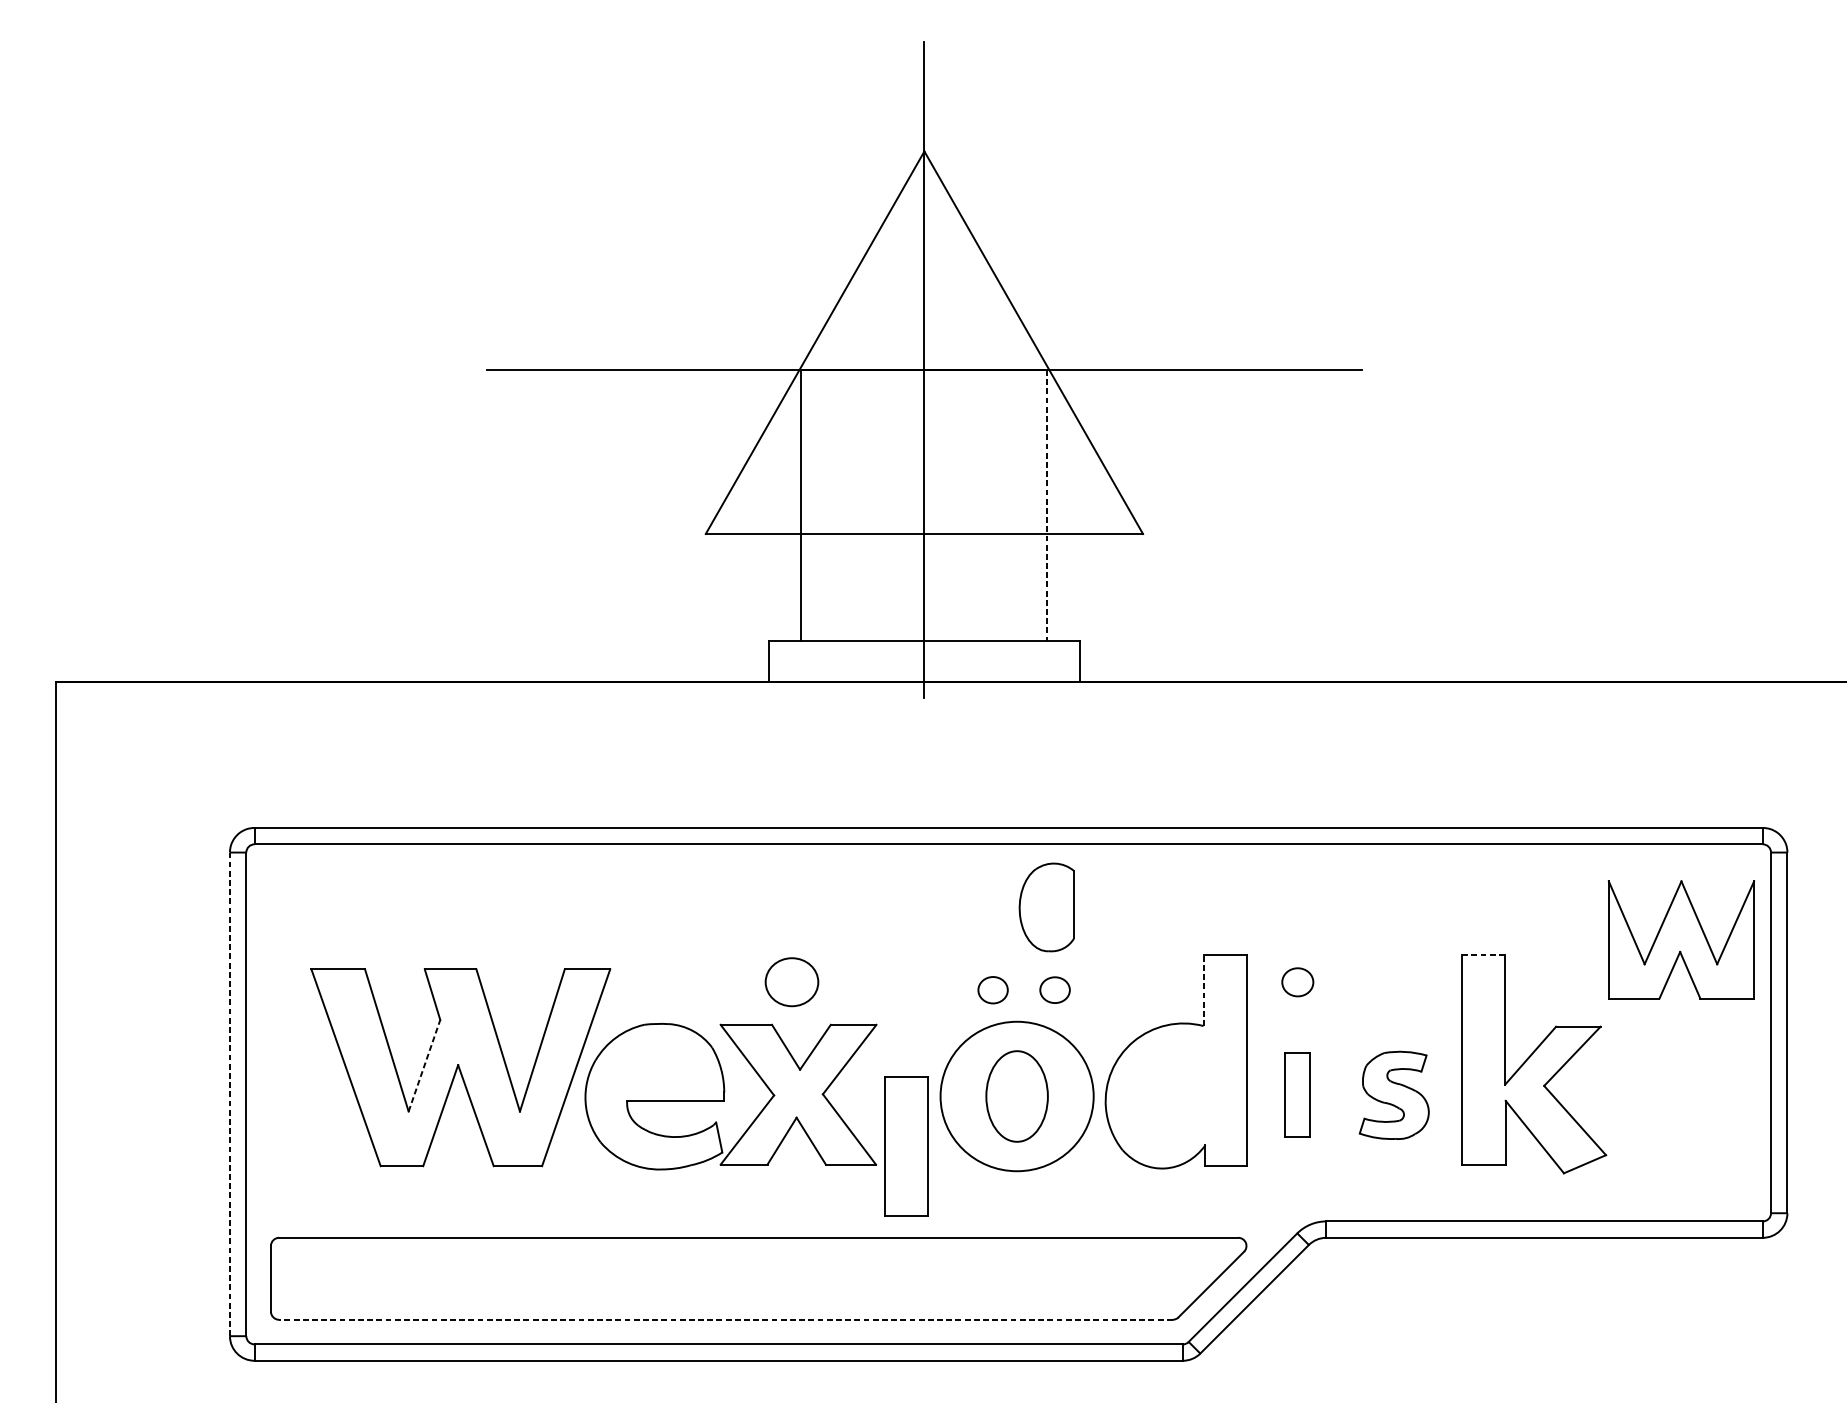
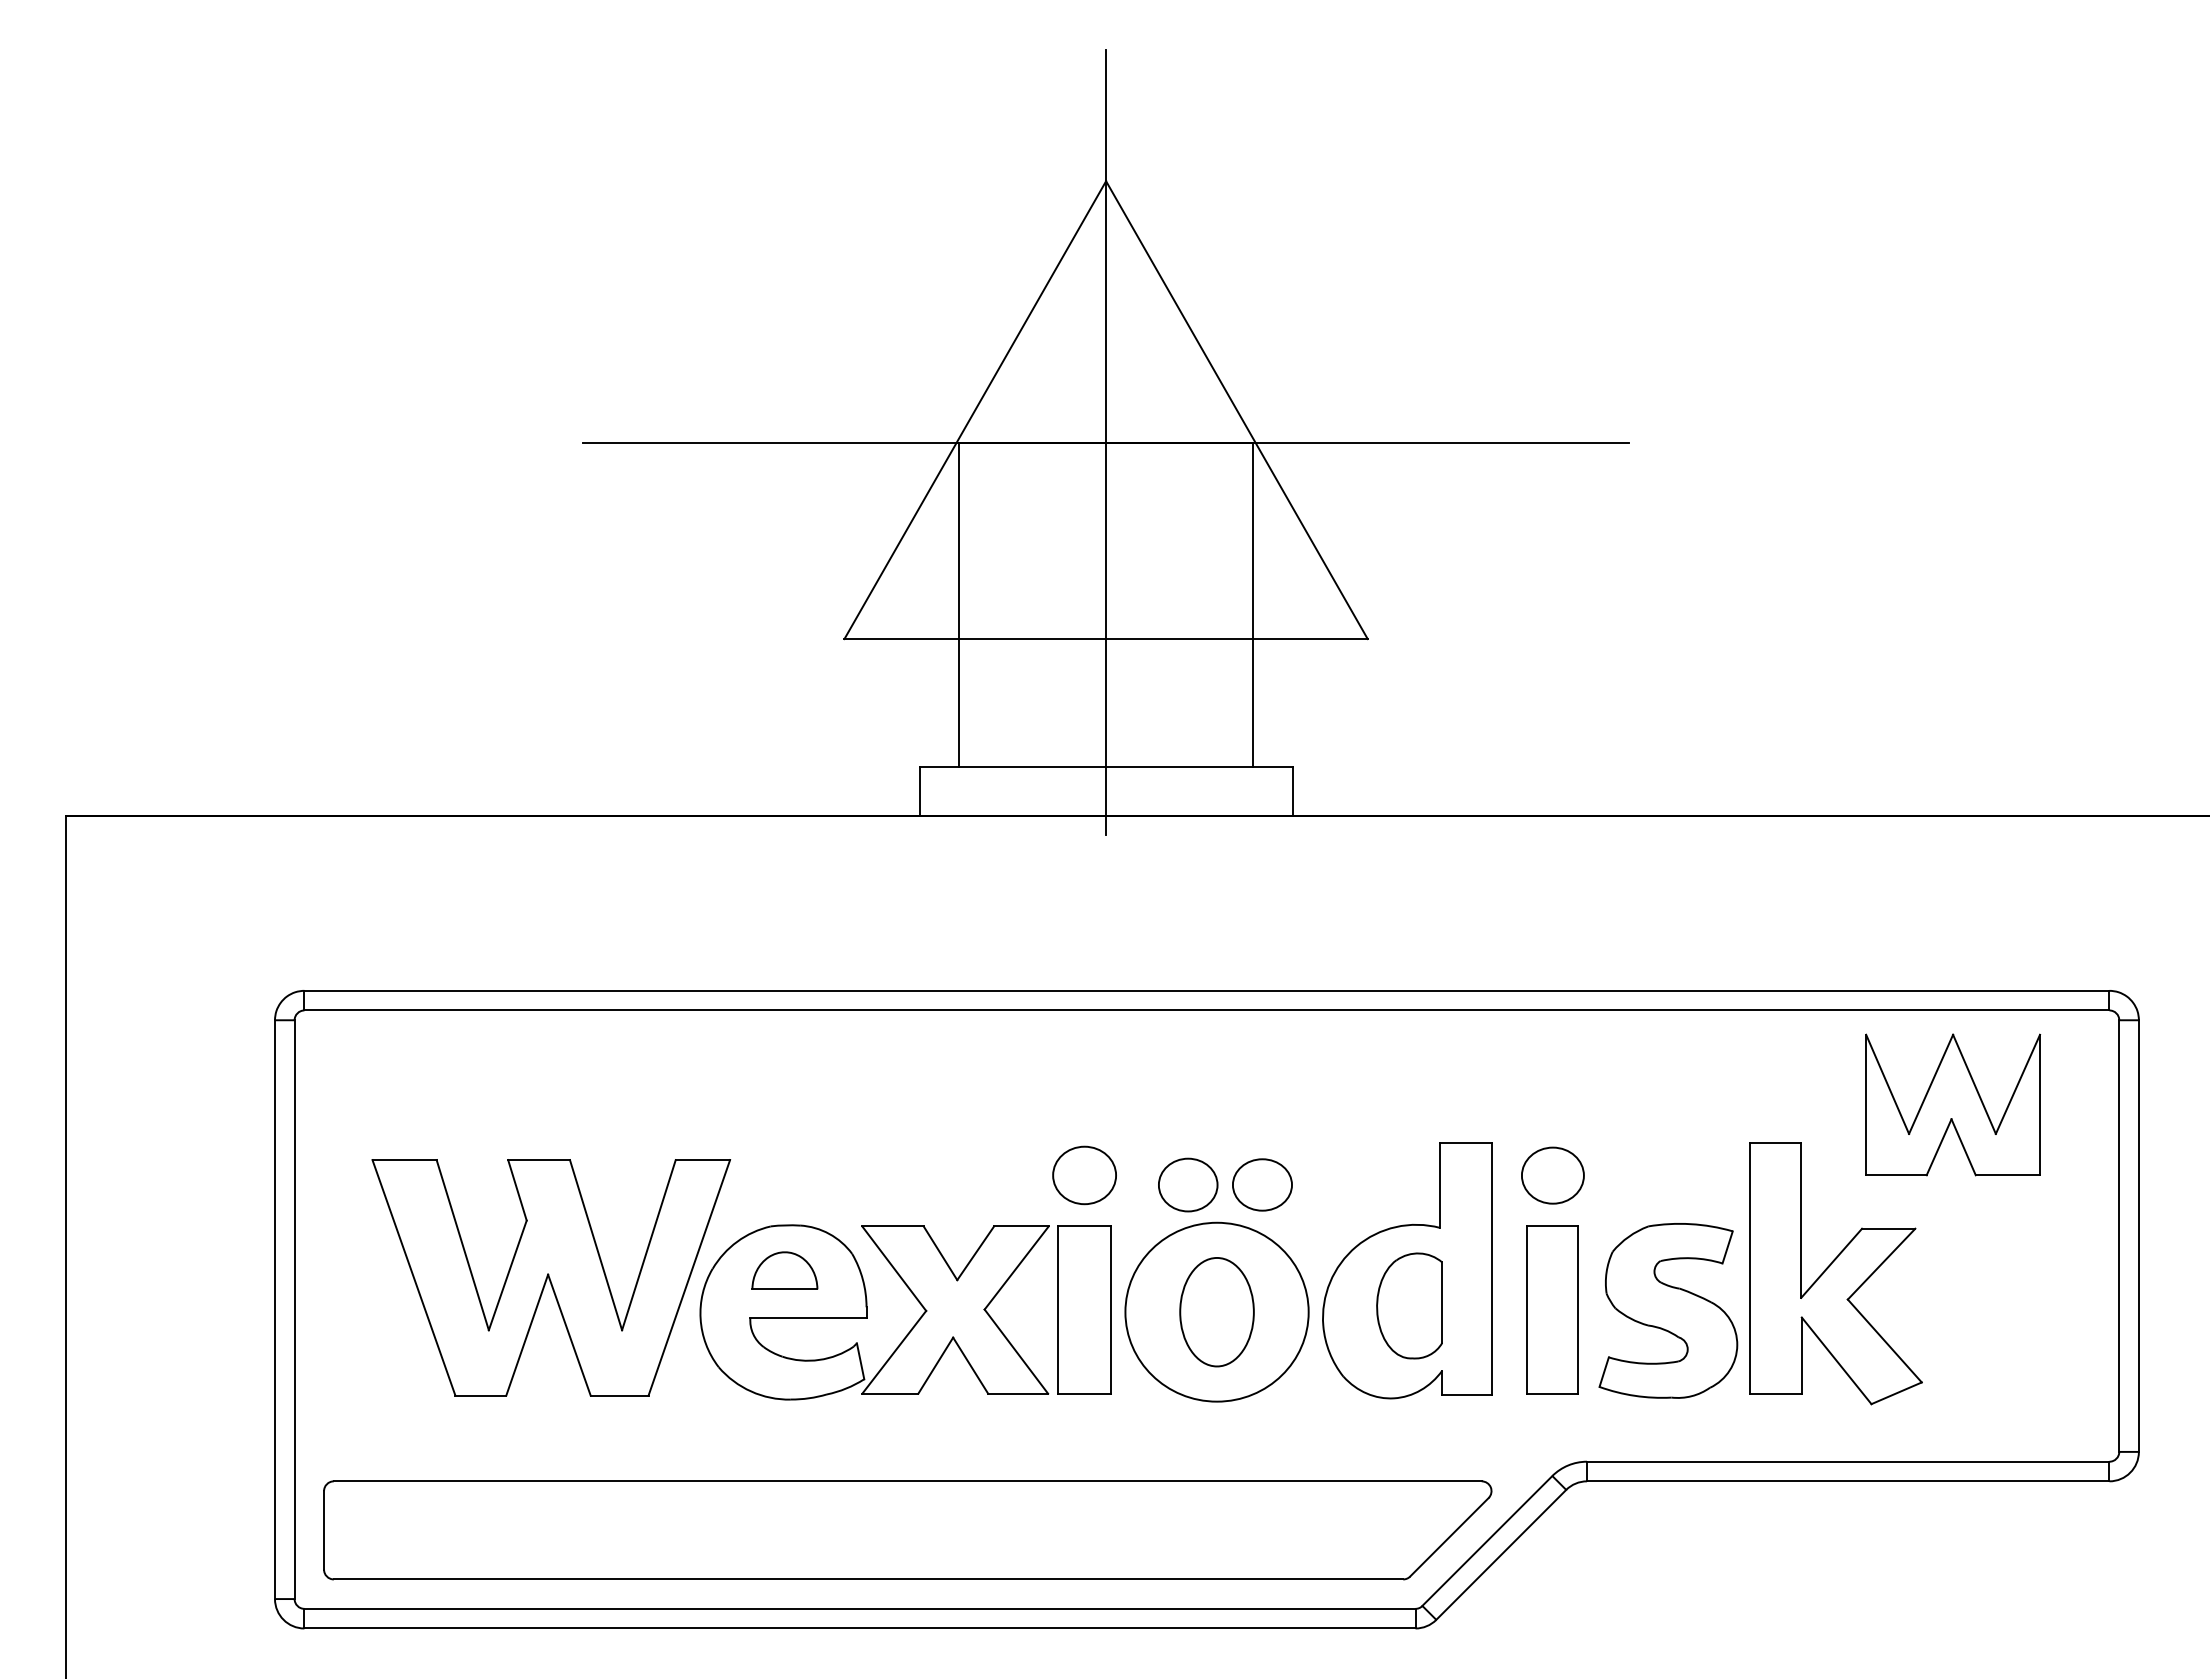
line: (1047, 505) -> (1253, 604), dashed -> solid
part: (1046, 907) -> (1409, 1305), moved
part: (1681, 939) -> (1953, 1104), moved
line: (1483, 955) -> (1775, 1143), dashed -> solid
part: (791, 982) -> (1084, 1175), moved
part: (1297, 982) -> (1552, 1175), size x1.67
part: (993, 989) -> (1188, 1184), size x1.67
part: (1055, 989) -> (1262, 1184), size x1.67
line: (1203, 990) -> (1440, 1185), dashed -> solid
part: (655, 1061) -> (784, 1270), added
line: (424, 1064) -> (507, 1274), dashed -> solid
line: (230, 1094) -> (275, 1309), dashed -> solid
part: (1297, 1094) -> (1552, 1309), size x1.67
part: (1394, 1095) -> (1668, 1310), size x1.67
part: (906, 1146) -> (1084, 1309), moved
line: (725, 1319) -> (868, 1579), dashed -> solid

